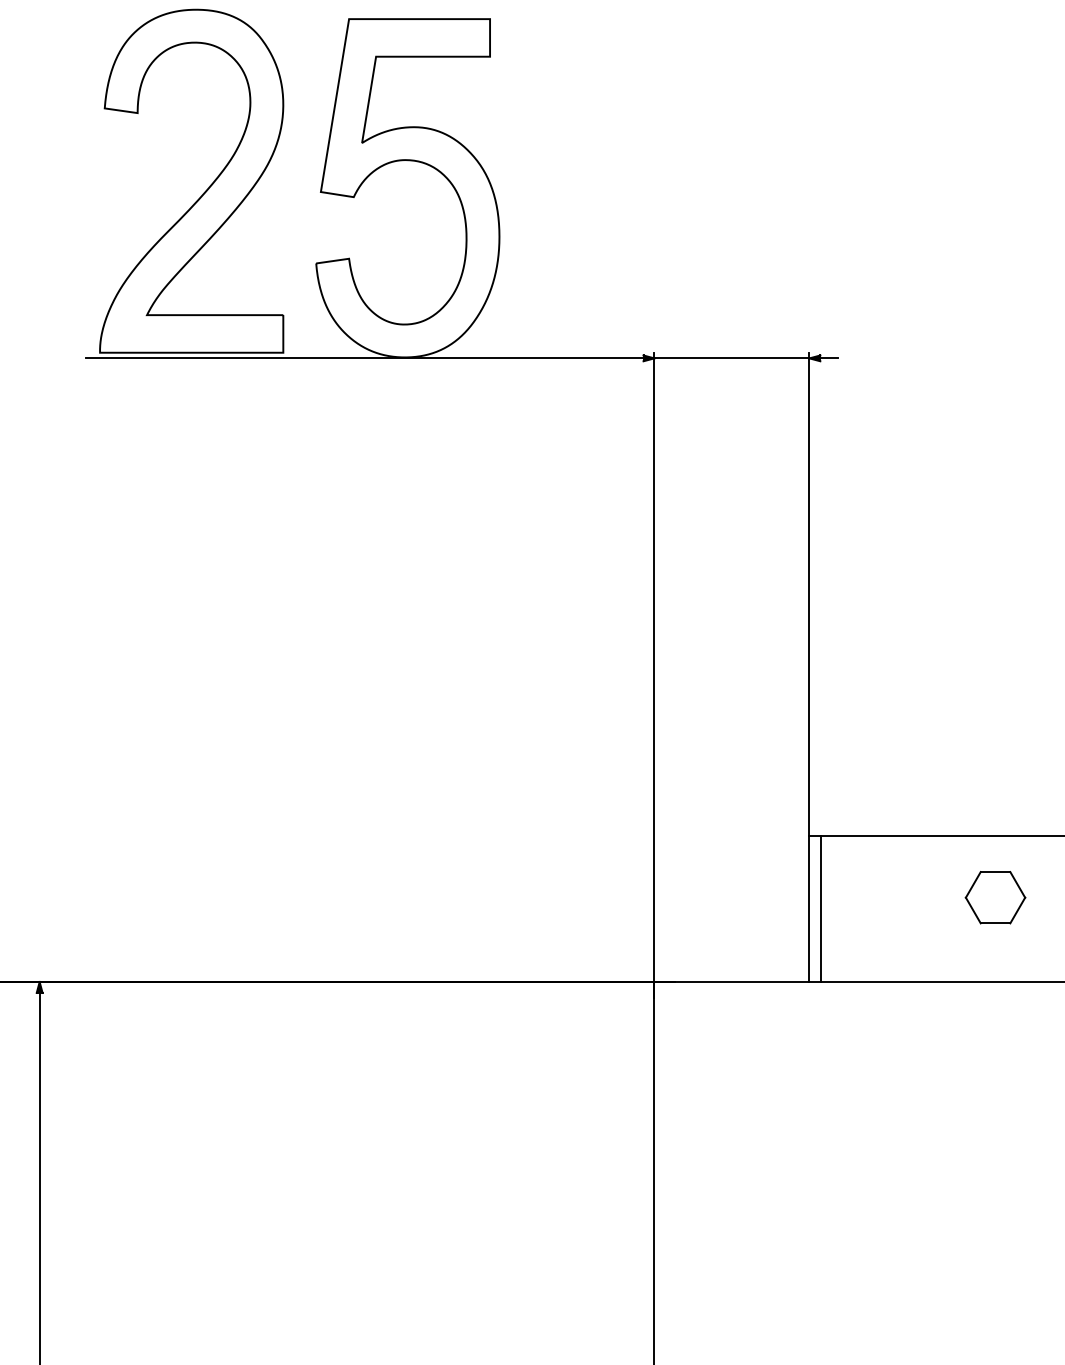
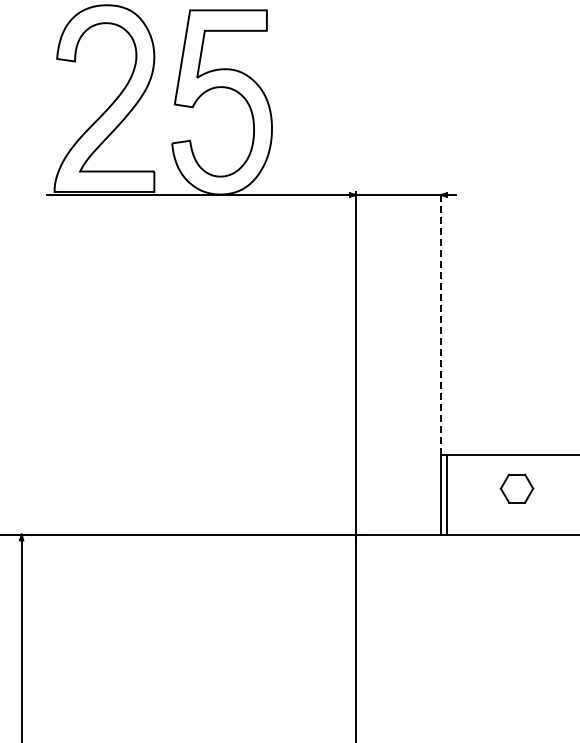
line: (808, 592) -> (440, 322), solid -> dashed
part: (994, 897) -> (516, 488), moved

